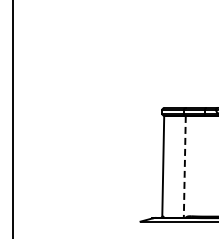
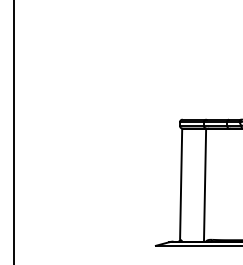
line: (184, 167) -> (204, 185), dashed -> solid

